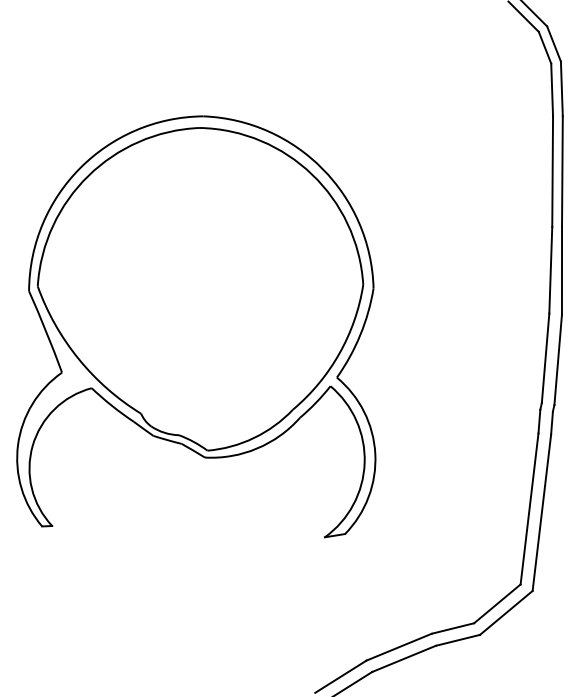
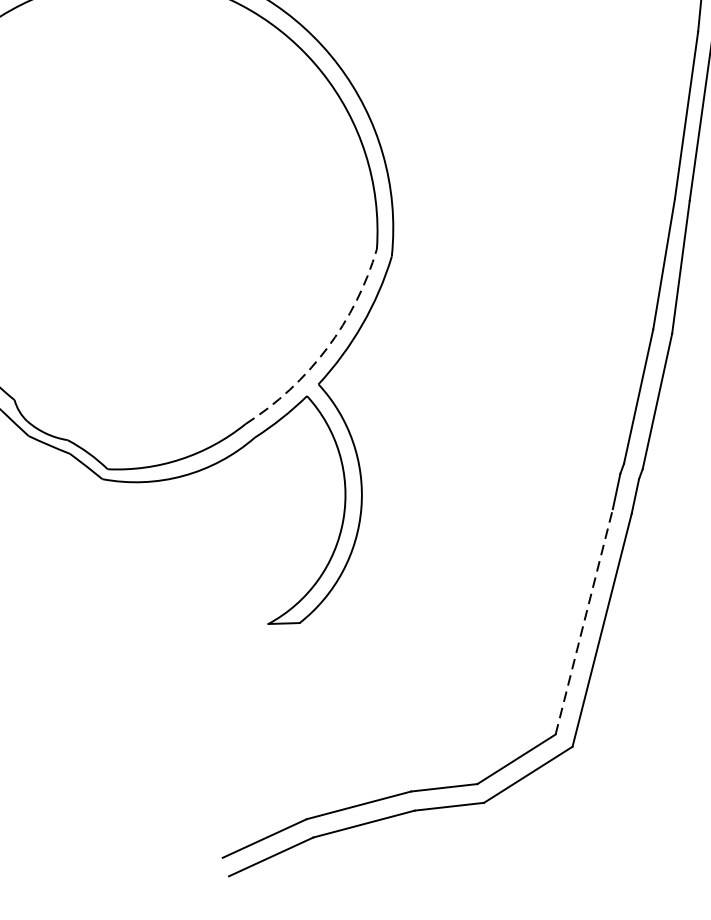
arc: (339, 353) -> (327, 348), solid -> dashed
line: (529, 508) -> (584, 621), solid -> dashed

